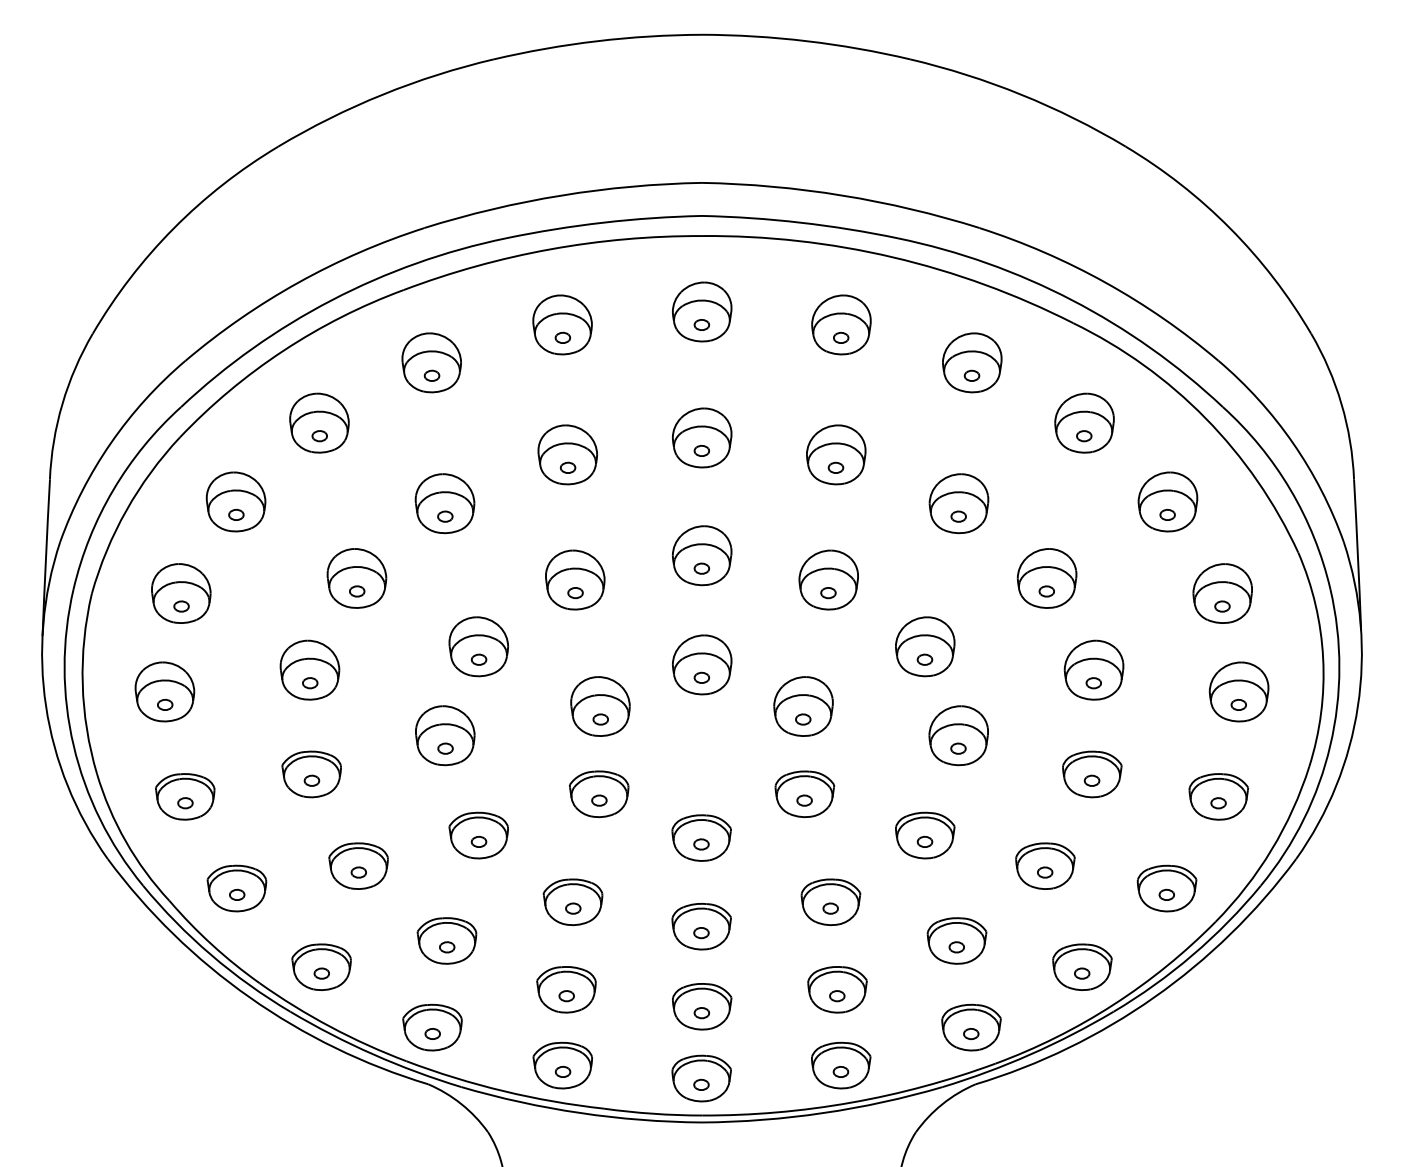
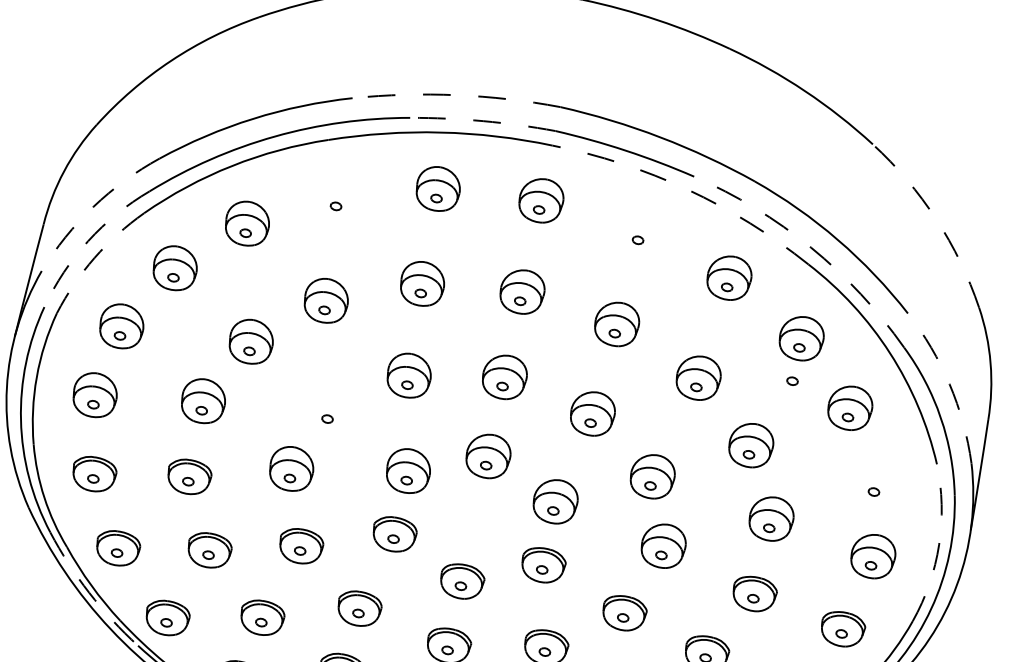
arc: (561, 195) -> (456, 95), solid -> dashed
arc: (603, 222) -> (483, 121), solid -> dashed
arc: (1230, 228) -> (936, 219), solid -> dashed
arc: (892, 257) -> (687, 189), solid -> dashed
arc: (1072, 300) -> (811, 247), solid -> dashed
part: (841, 324) -> (640, 230), removed
part: (431, 362) -> (337, 196), removed
arc: (110, 443) -> (93, 207), solid -> dashed
arc: (1293, 443) -> (949, 384), solid -> dashed
part: (1084, 482) -> (792, 381), added
arc: (113, 489) -> (88, 240), solid -> dashed
arc: (126, 510) -> (94, 258), solid -> dashed
part: (1222, 593) -> (875, 482), removed
part: (478, 646) -> (329, 409), removed
arc: (1323, 658) -> (939, 544), solid -> dashed
arc: (211, 955) -> (89, 593), solid -> dashed

